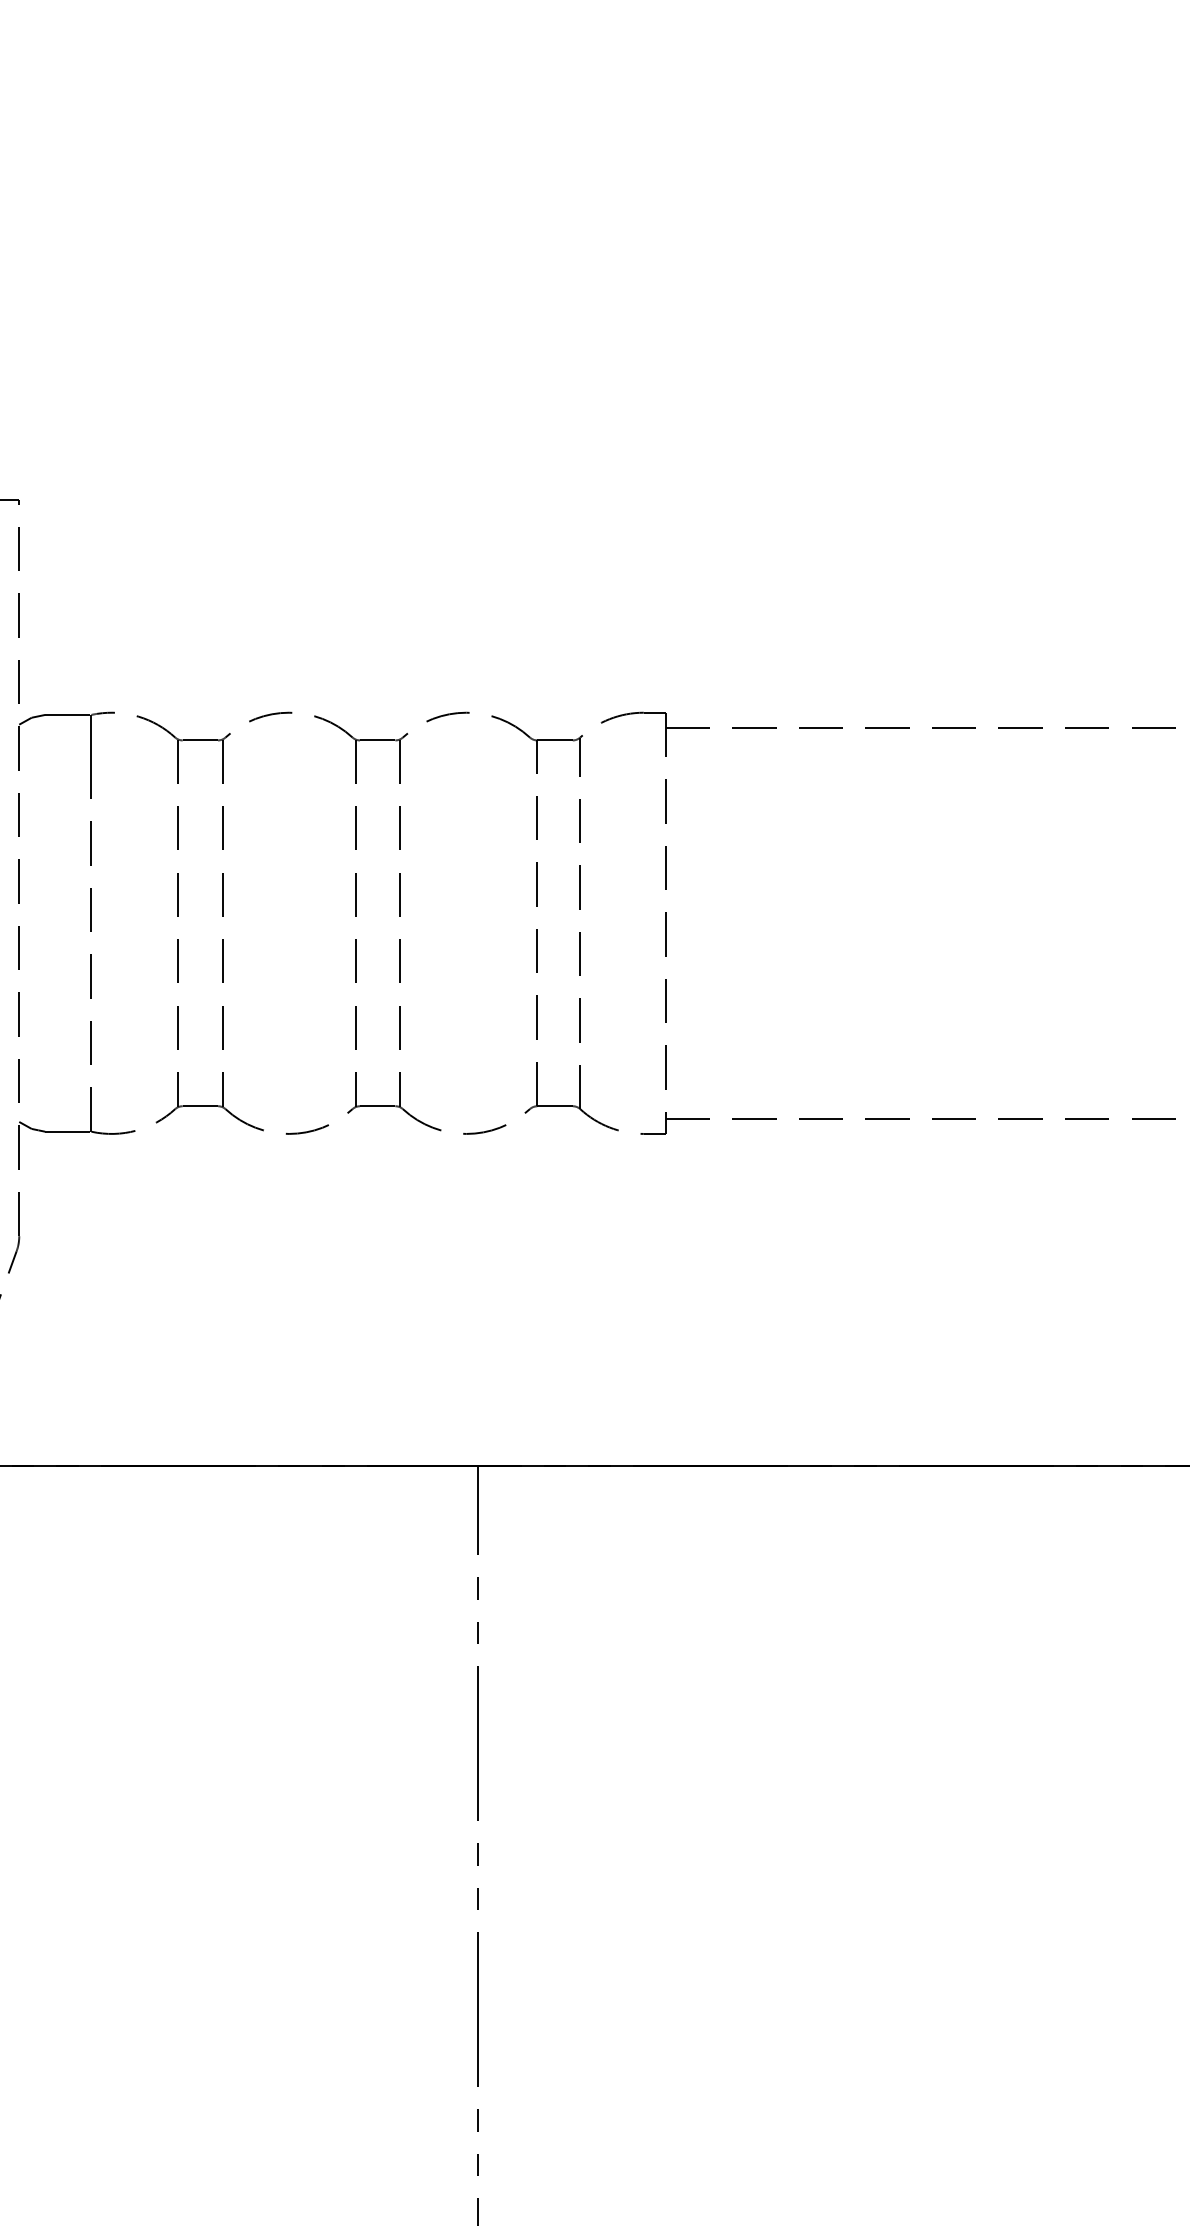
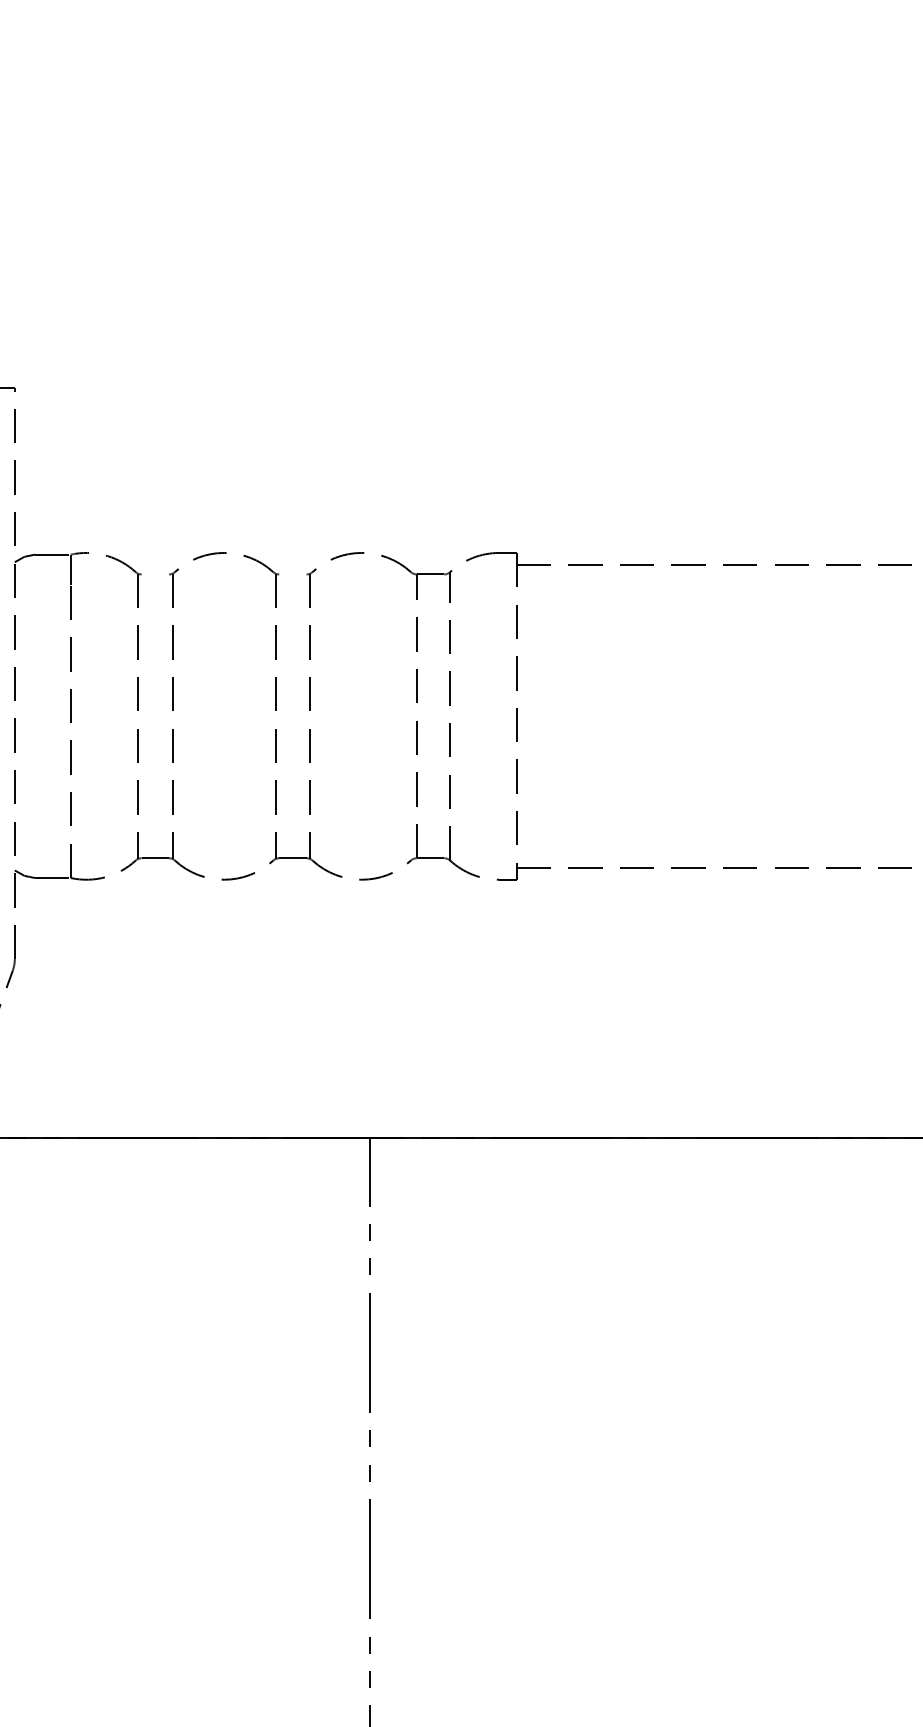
line: (200, 740) -> (155, 574), removed
line: (377, 740) -> (292, 574), removed

